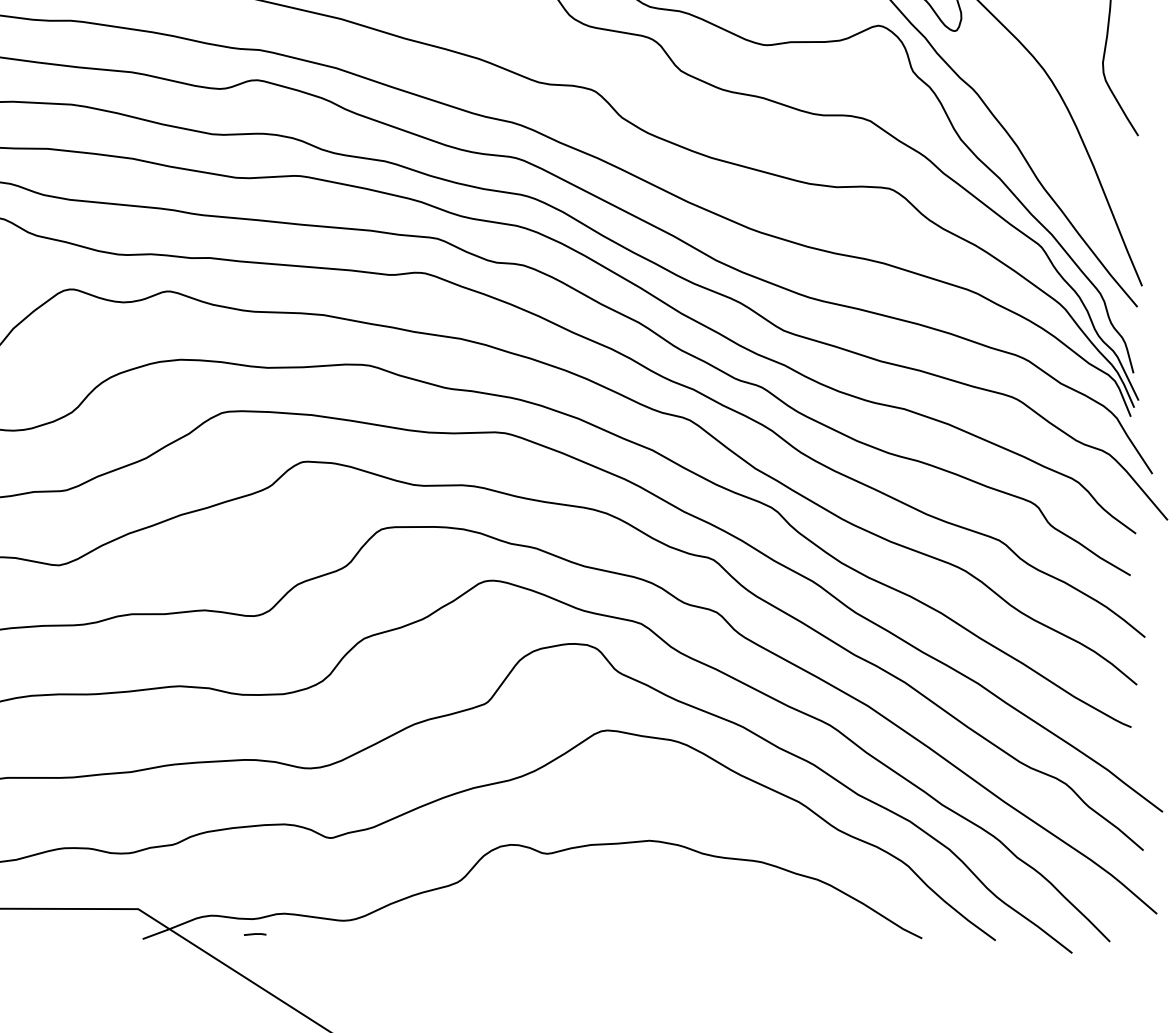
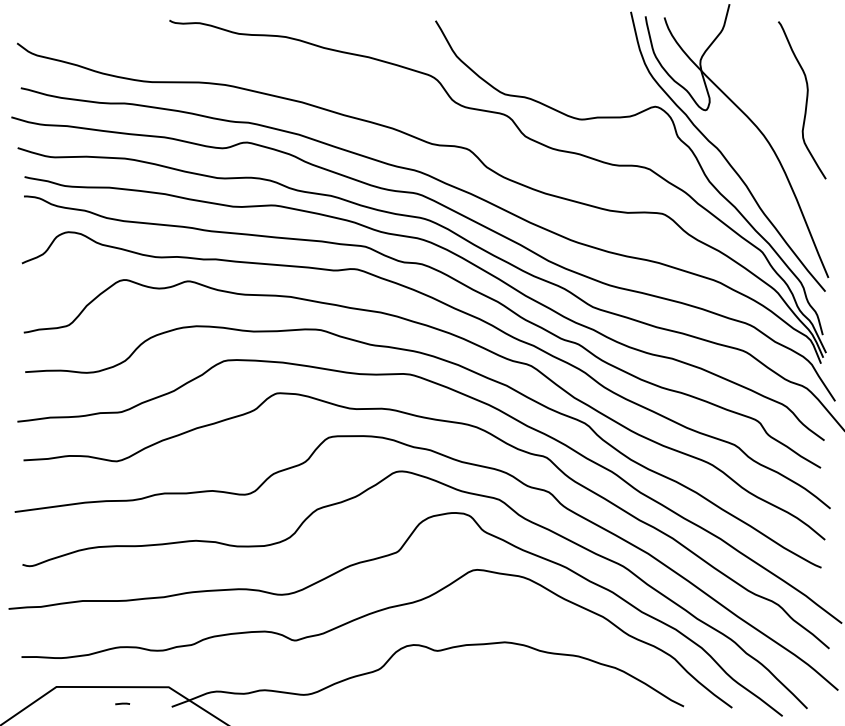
line: (254, 933) -> (122, 703), moved

